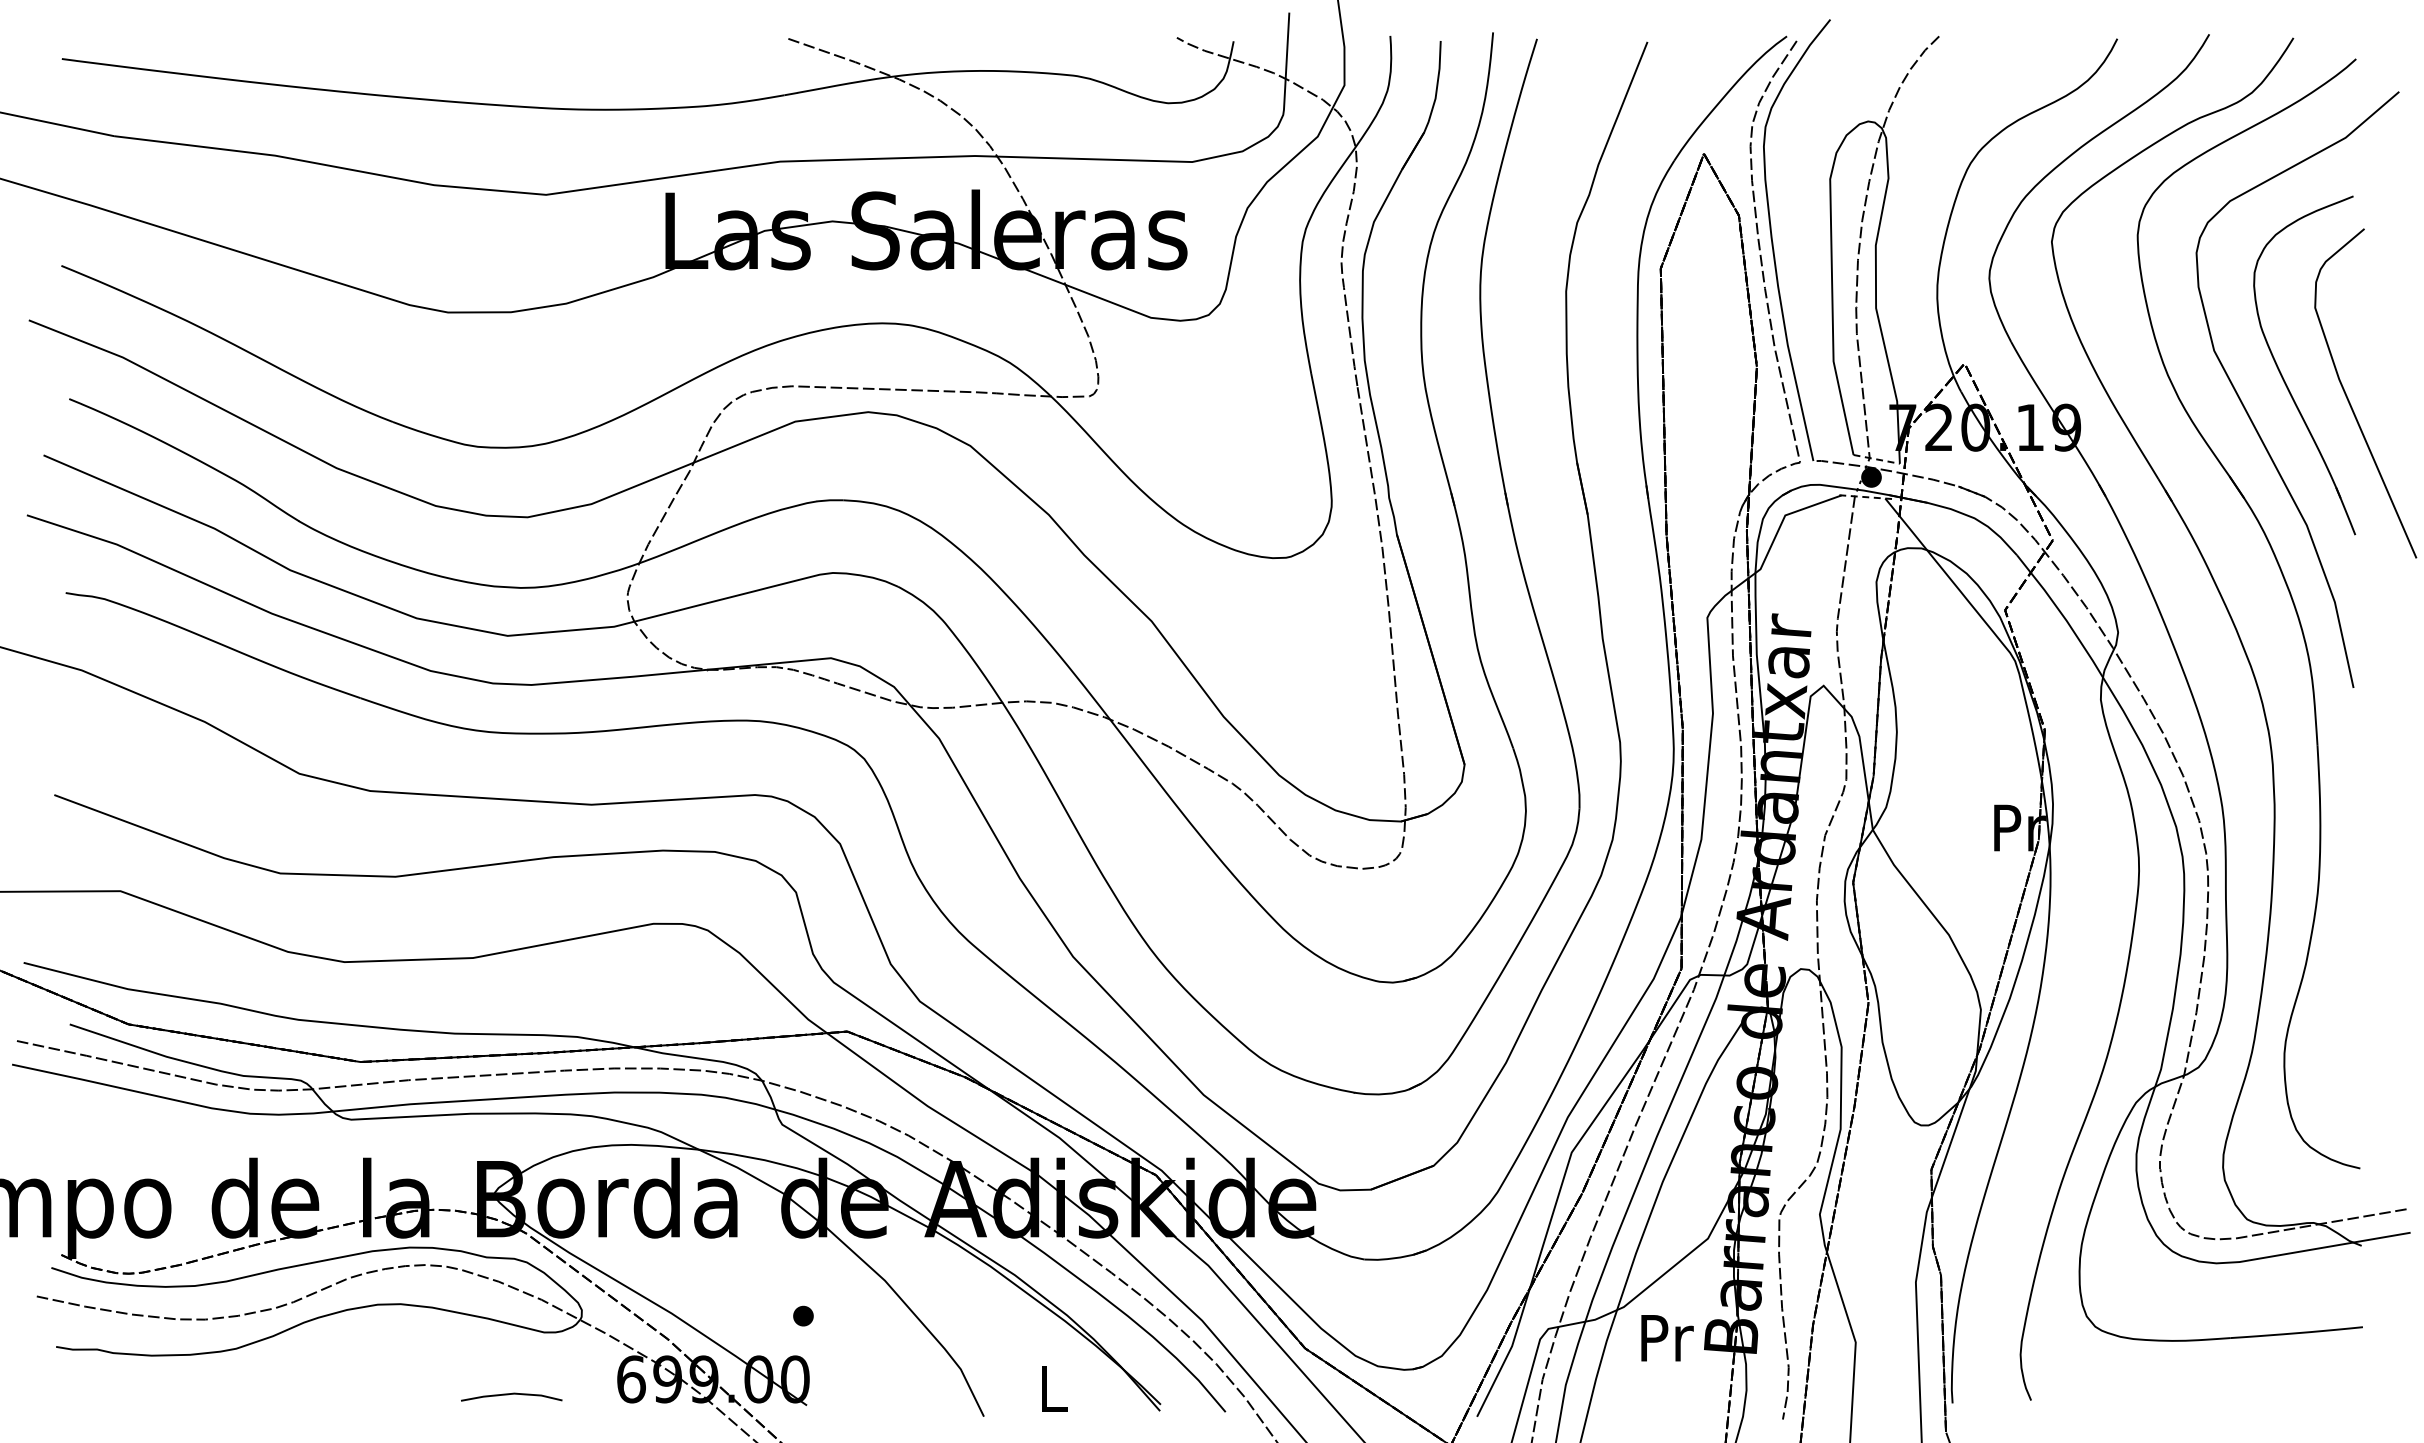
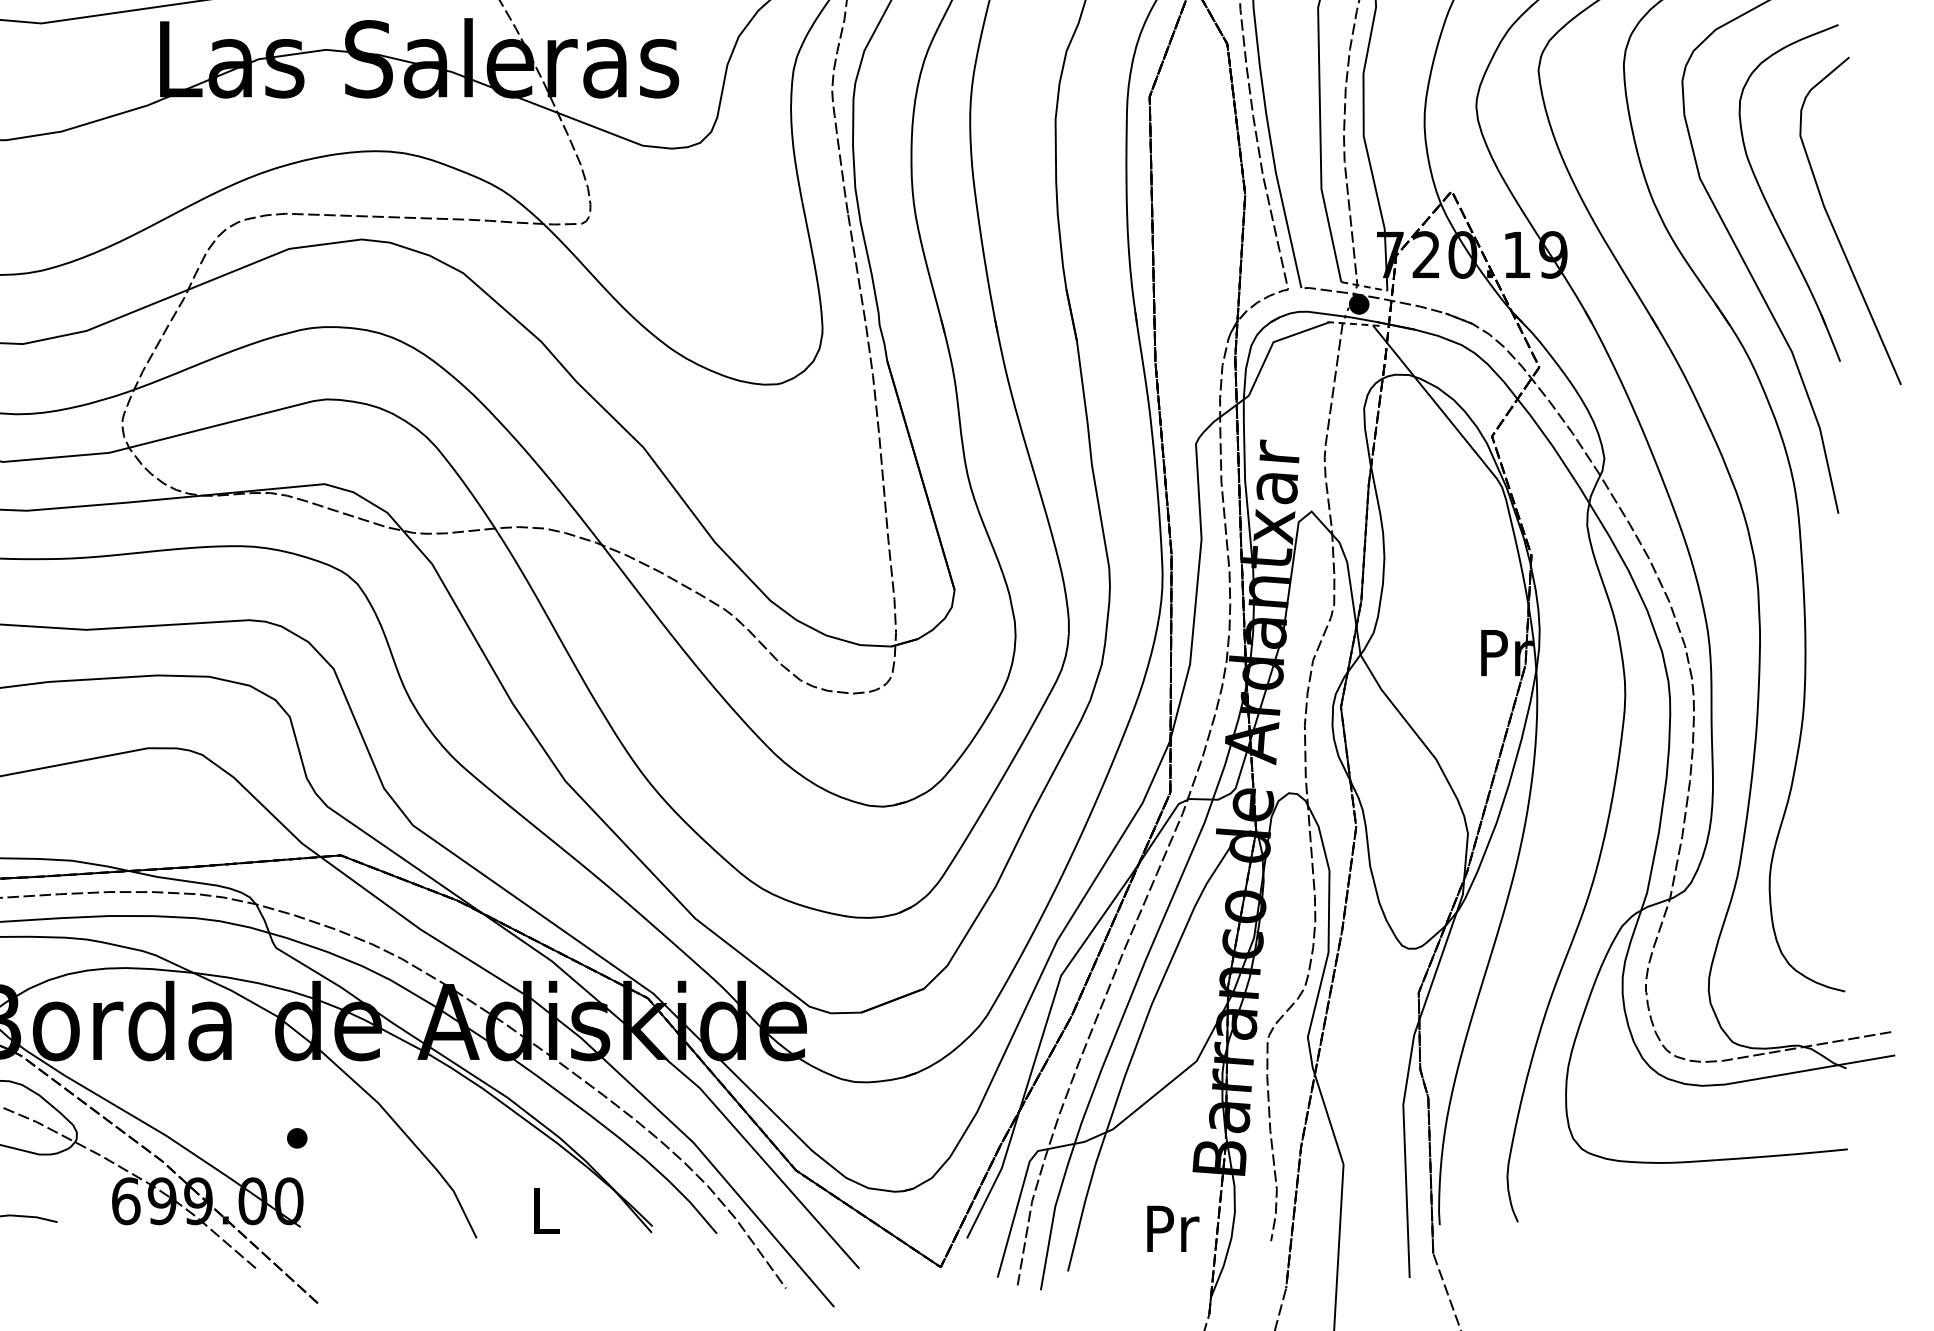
text: (1667, 1338) -> (1173, 1229), moved

